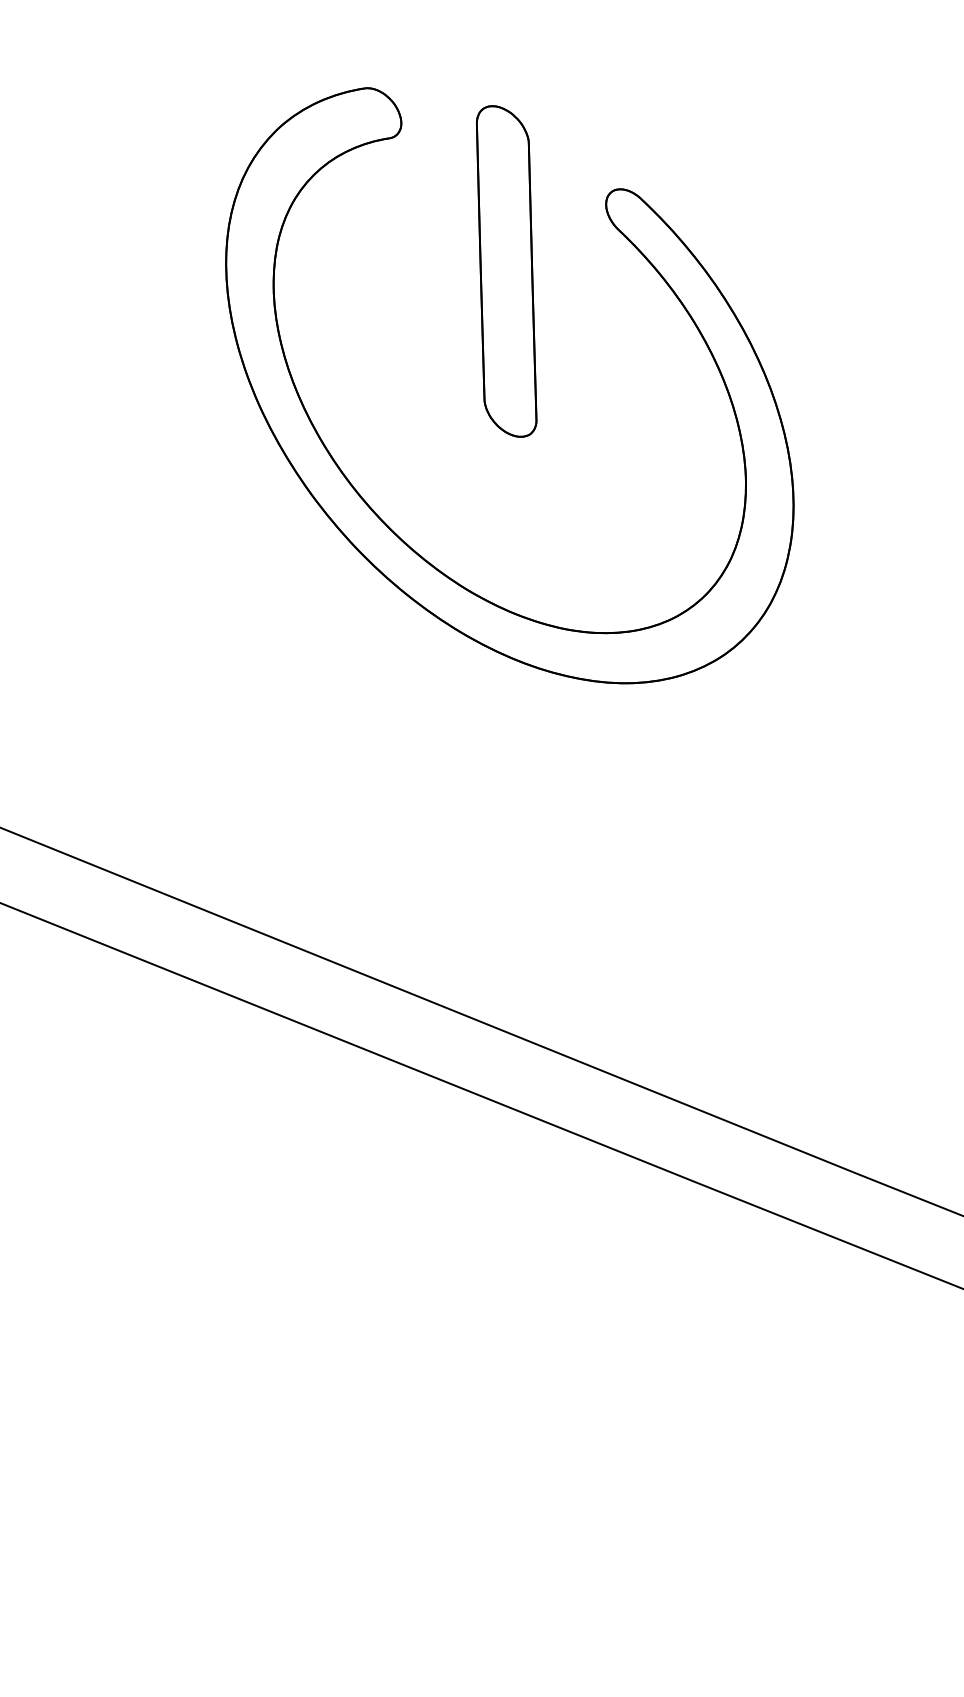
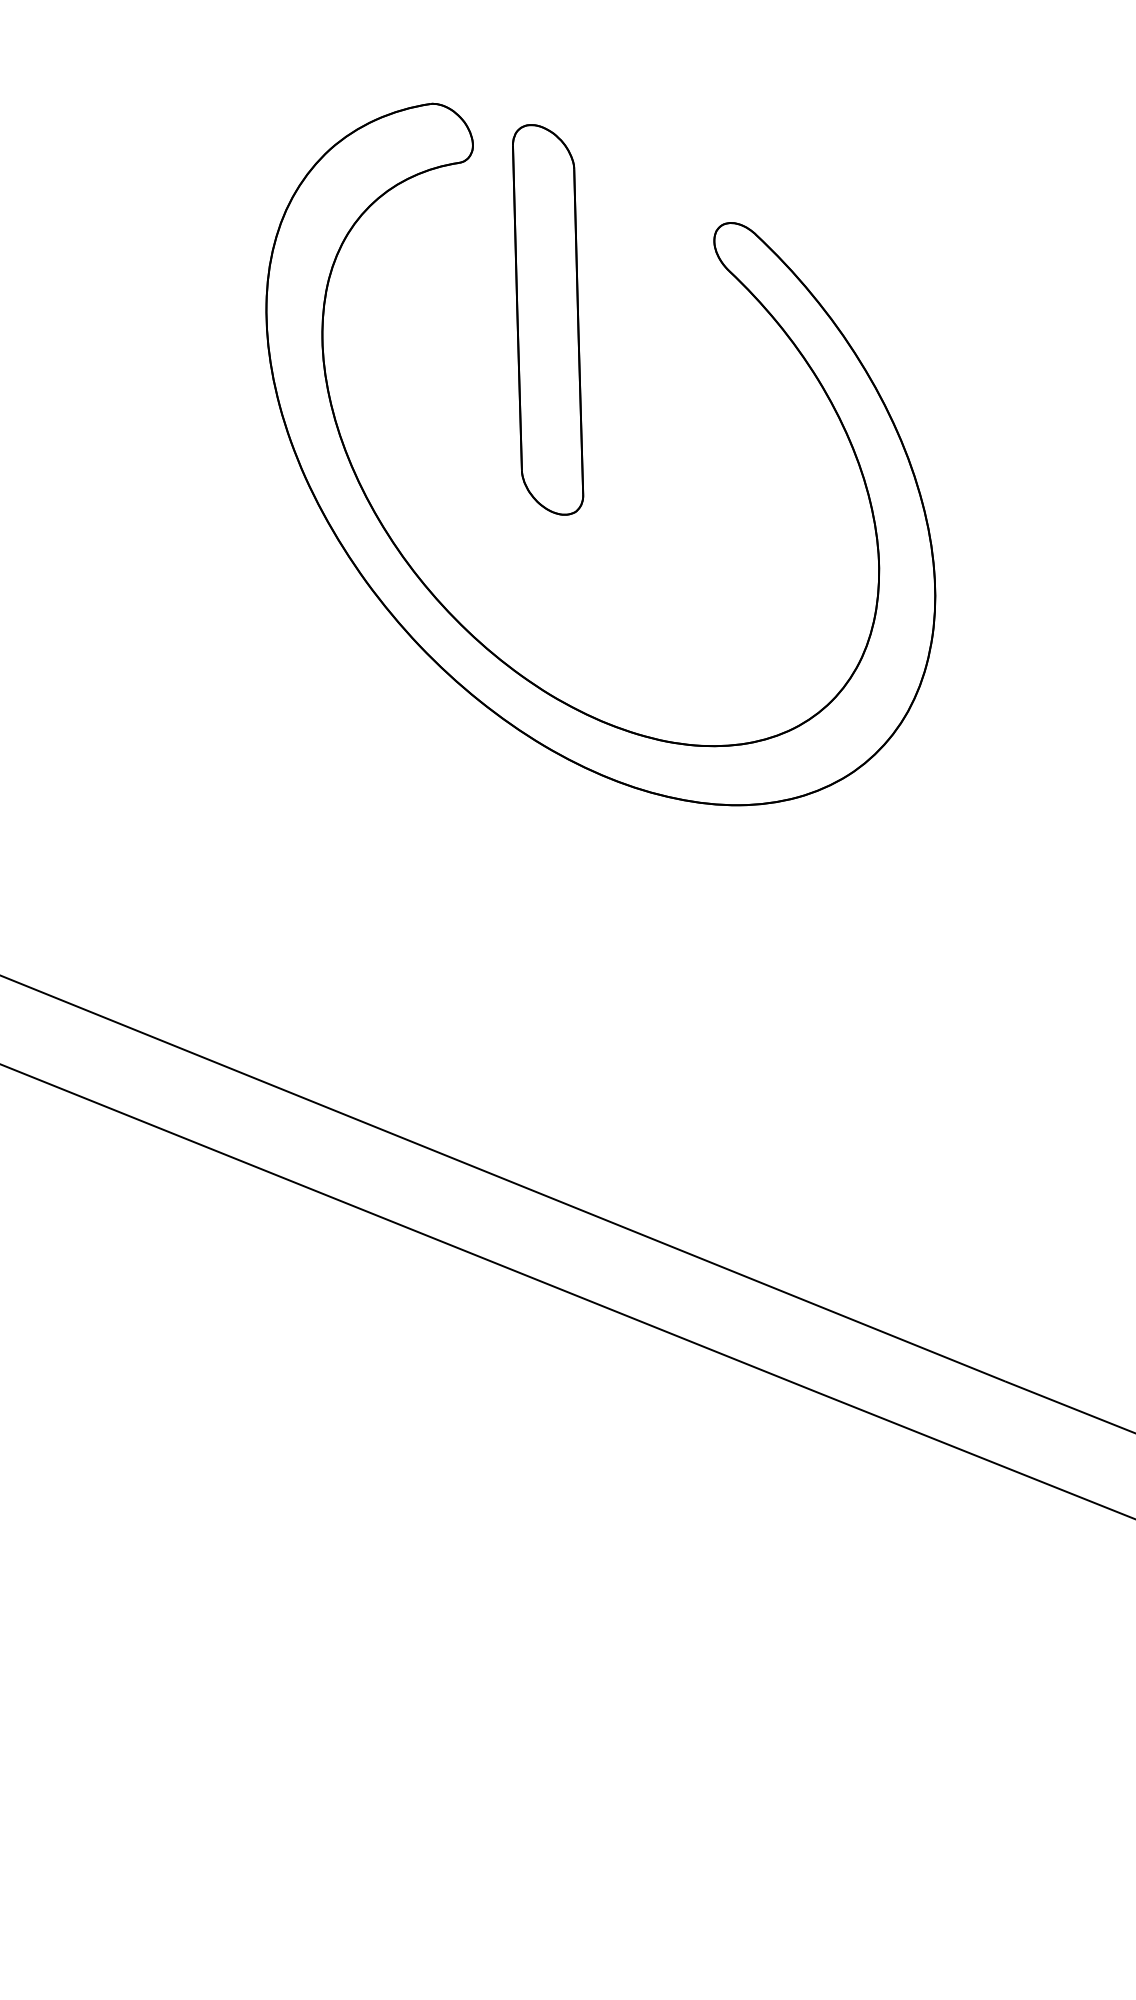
part: (507, 271) -> (548, 319), moved

